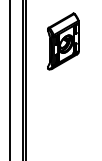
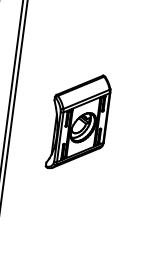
part: (63, 41) -> (79, 122), moved

